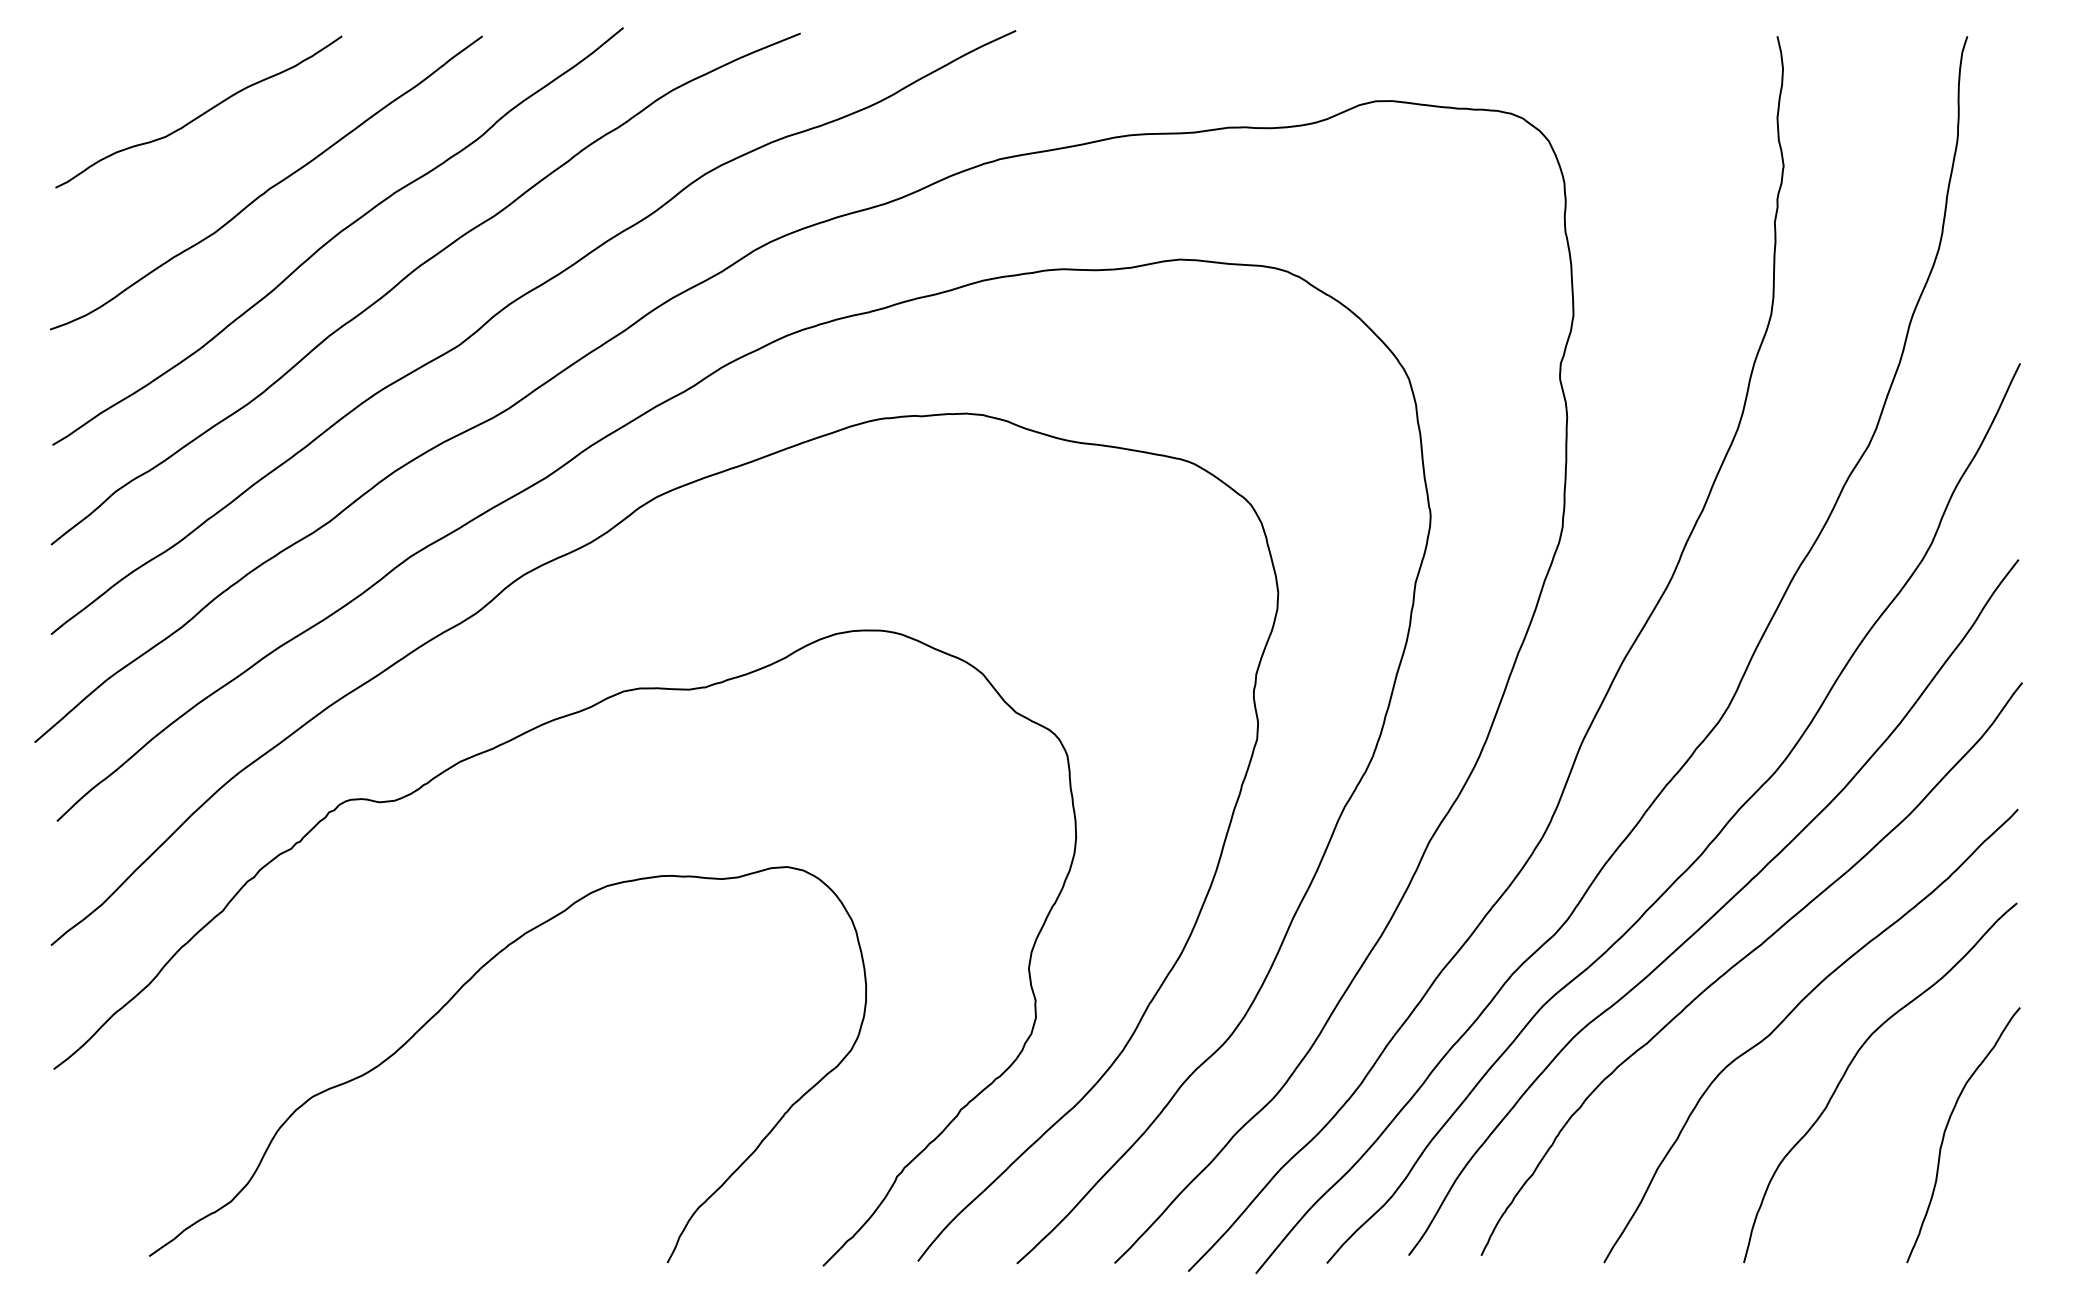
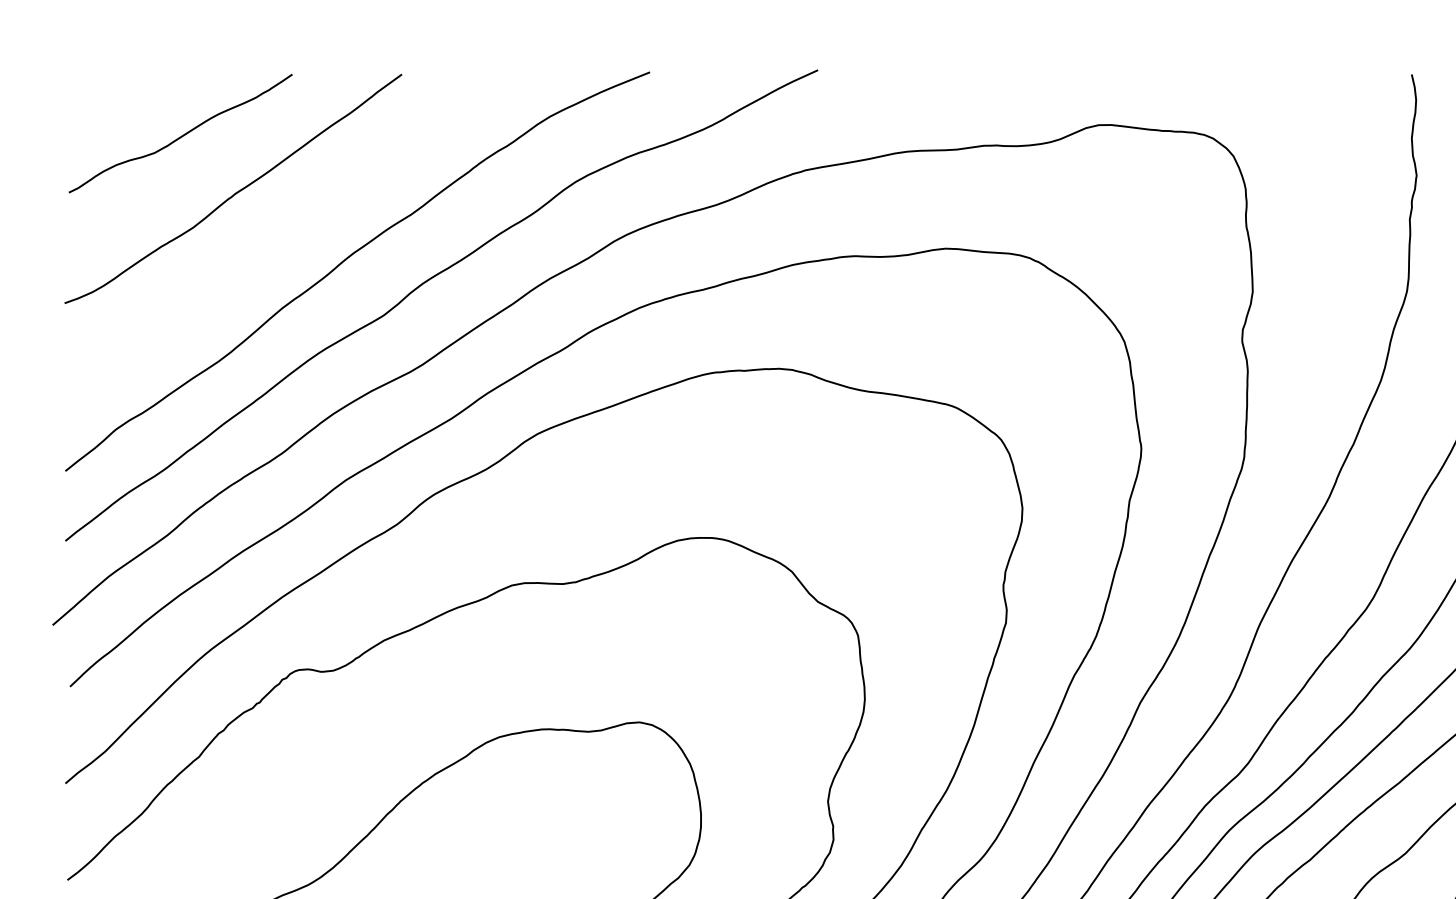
curve: (337, 235) -> (288, 229), removed

